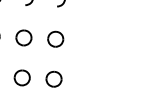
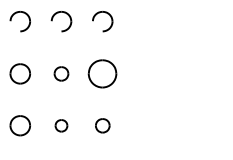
part: (23, 37) -> (61, 73), size x0.7
part: (55, 38) -> (102, 73), size x1.4
part: (22, 77) -> (61, 125), size x0.6
part: (53, 79) -> (102, 125), size x0.7

